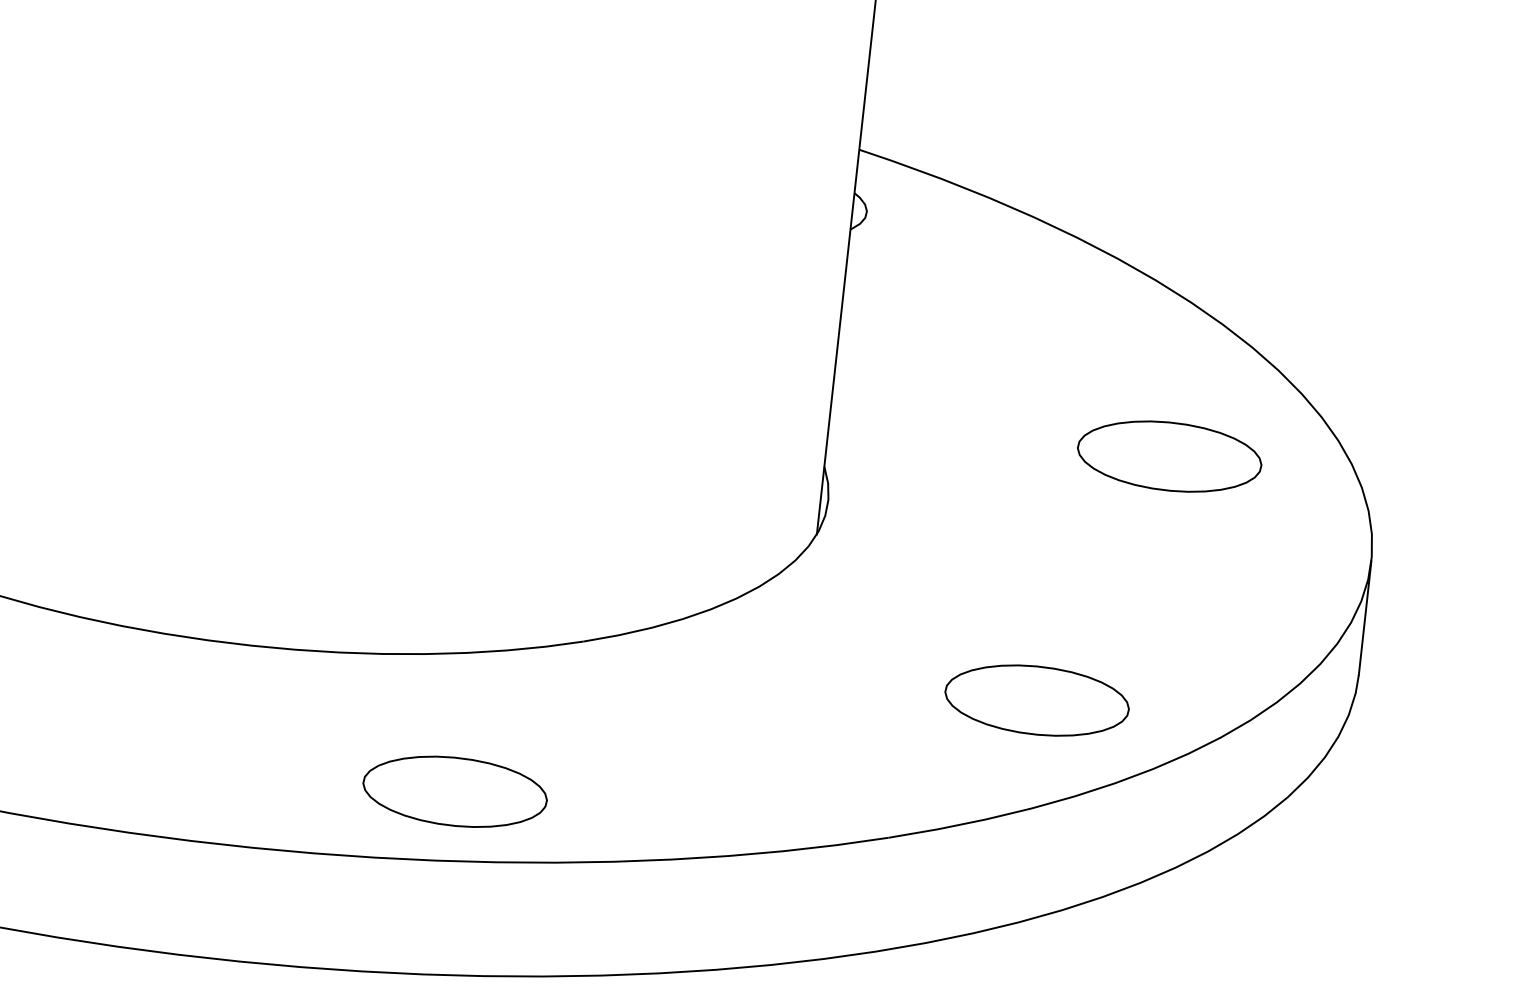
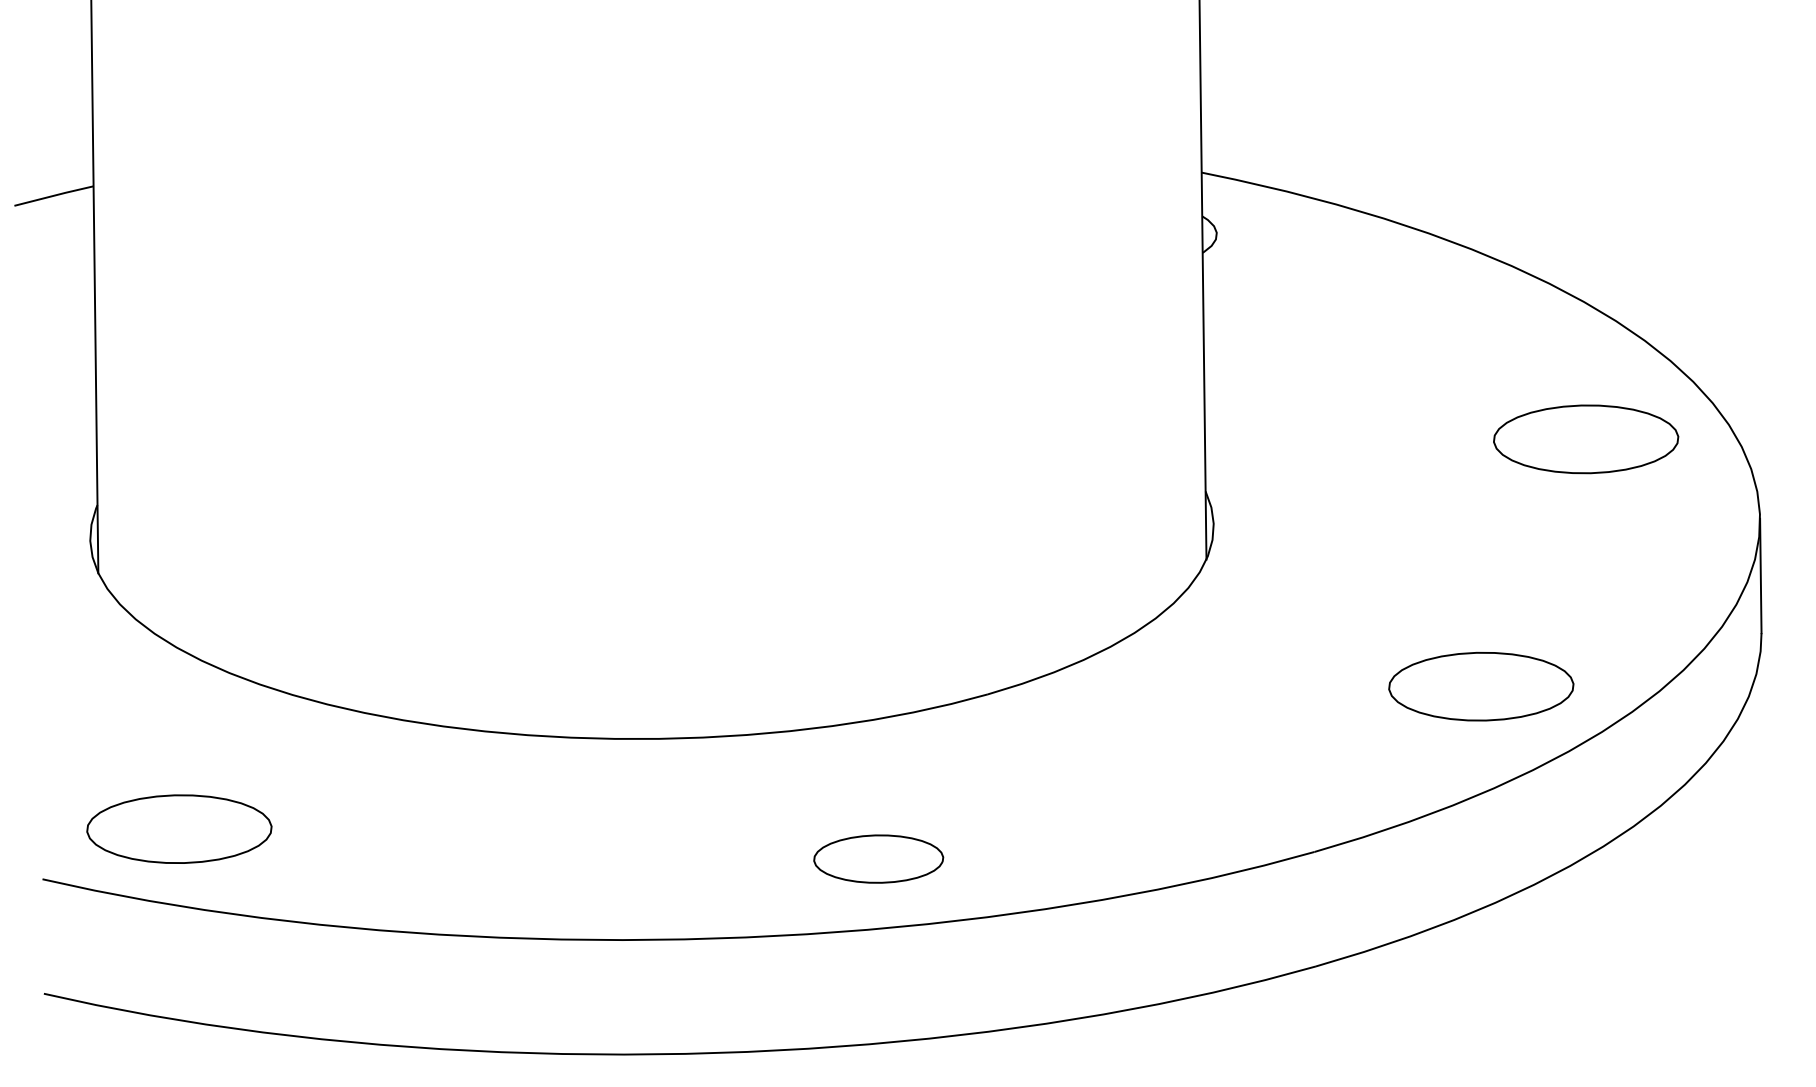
part: (1170, 456) -> (1586, 439), moved
part: (1037, 700) -> (1481, 686), moved
part: (454, 791) -> (878, 858), size x0.7

